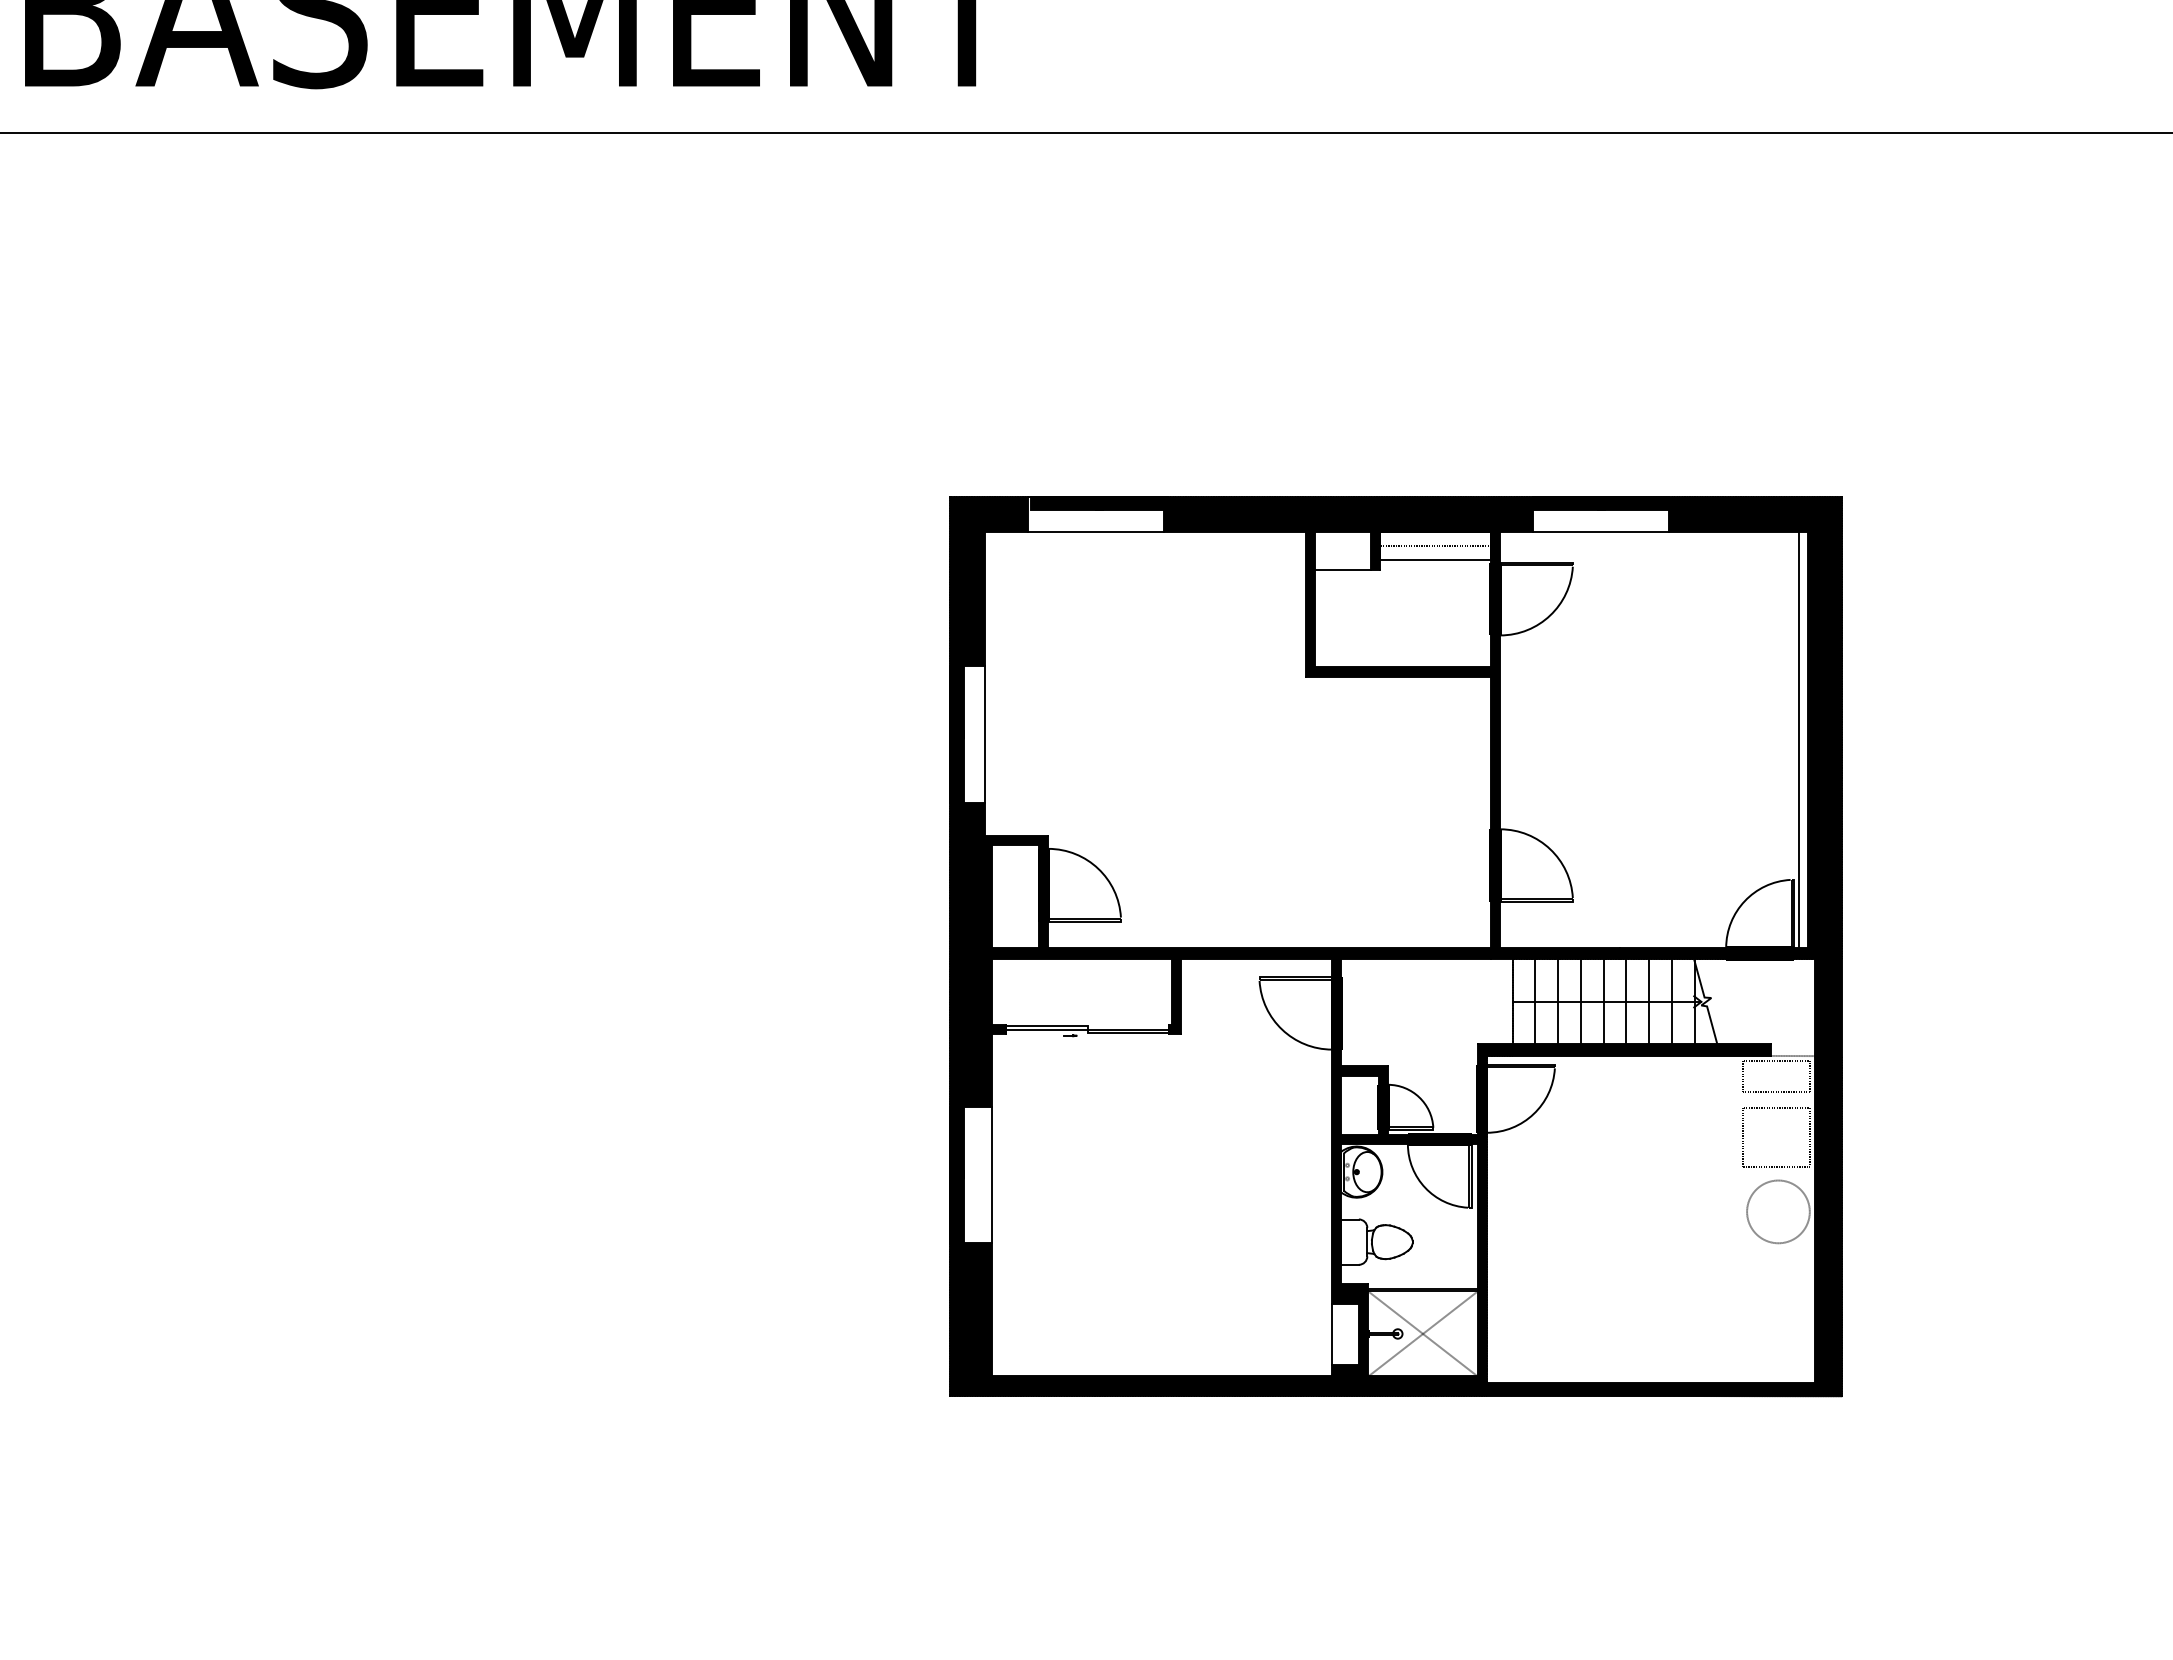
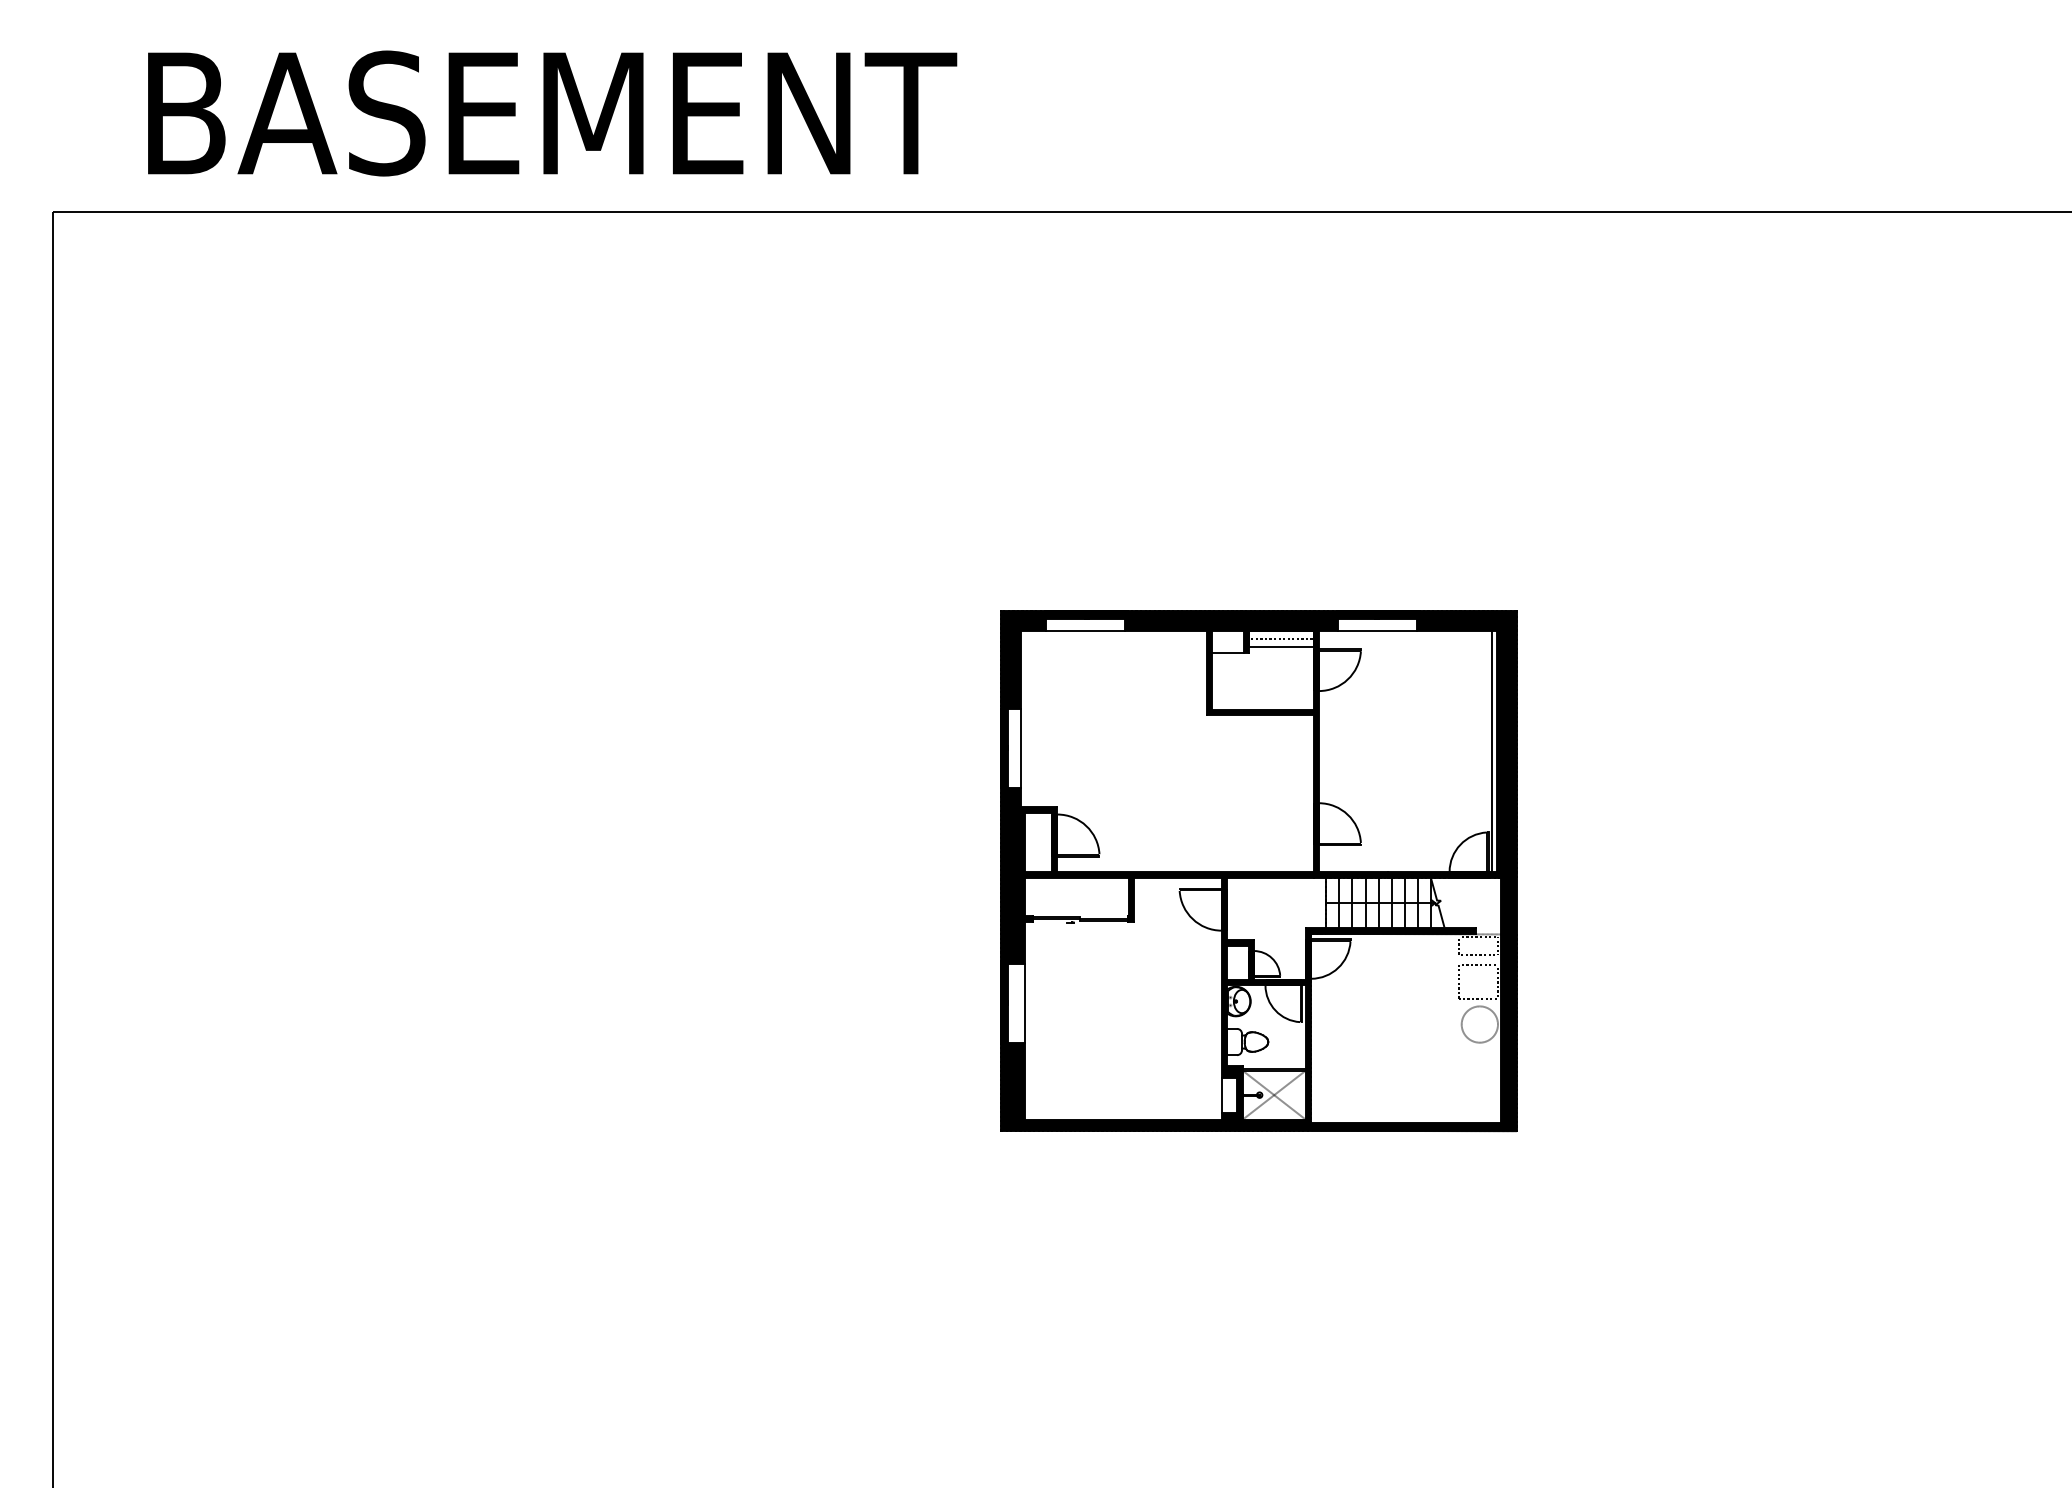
part: (1396, 947) -> (1258, 871), size x0.71

